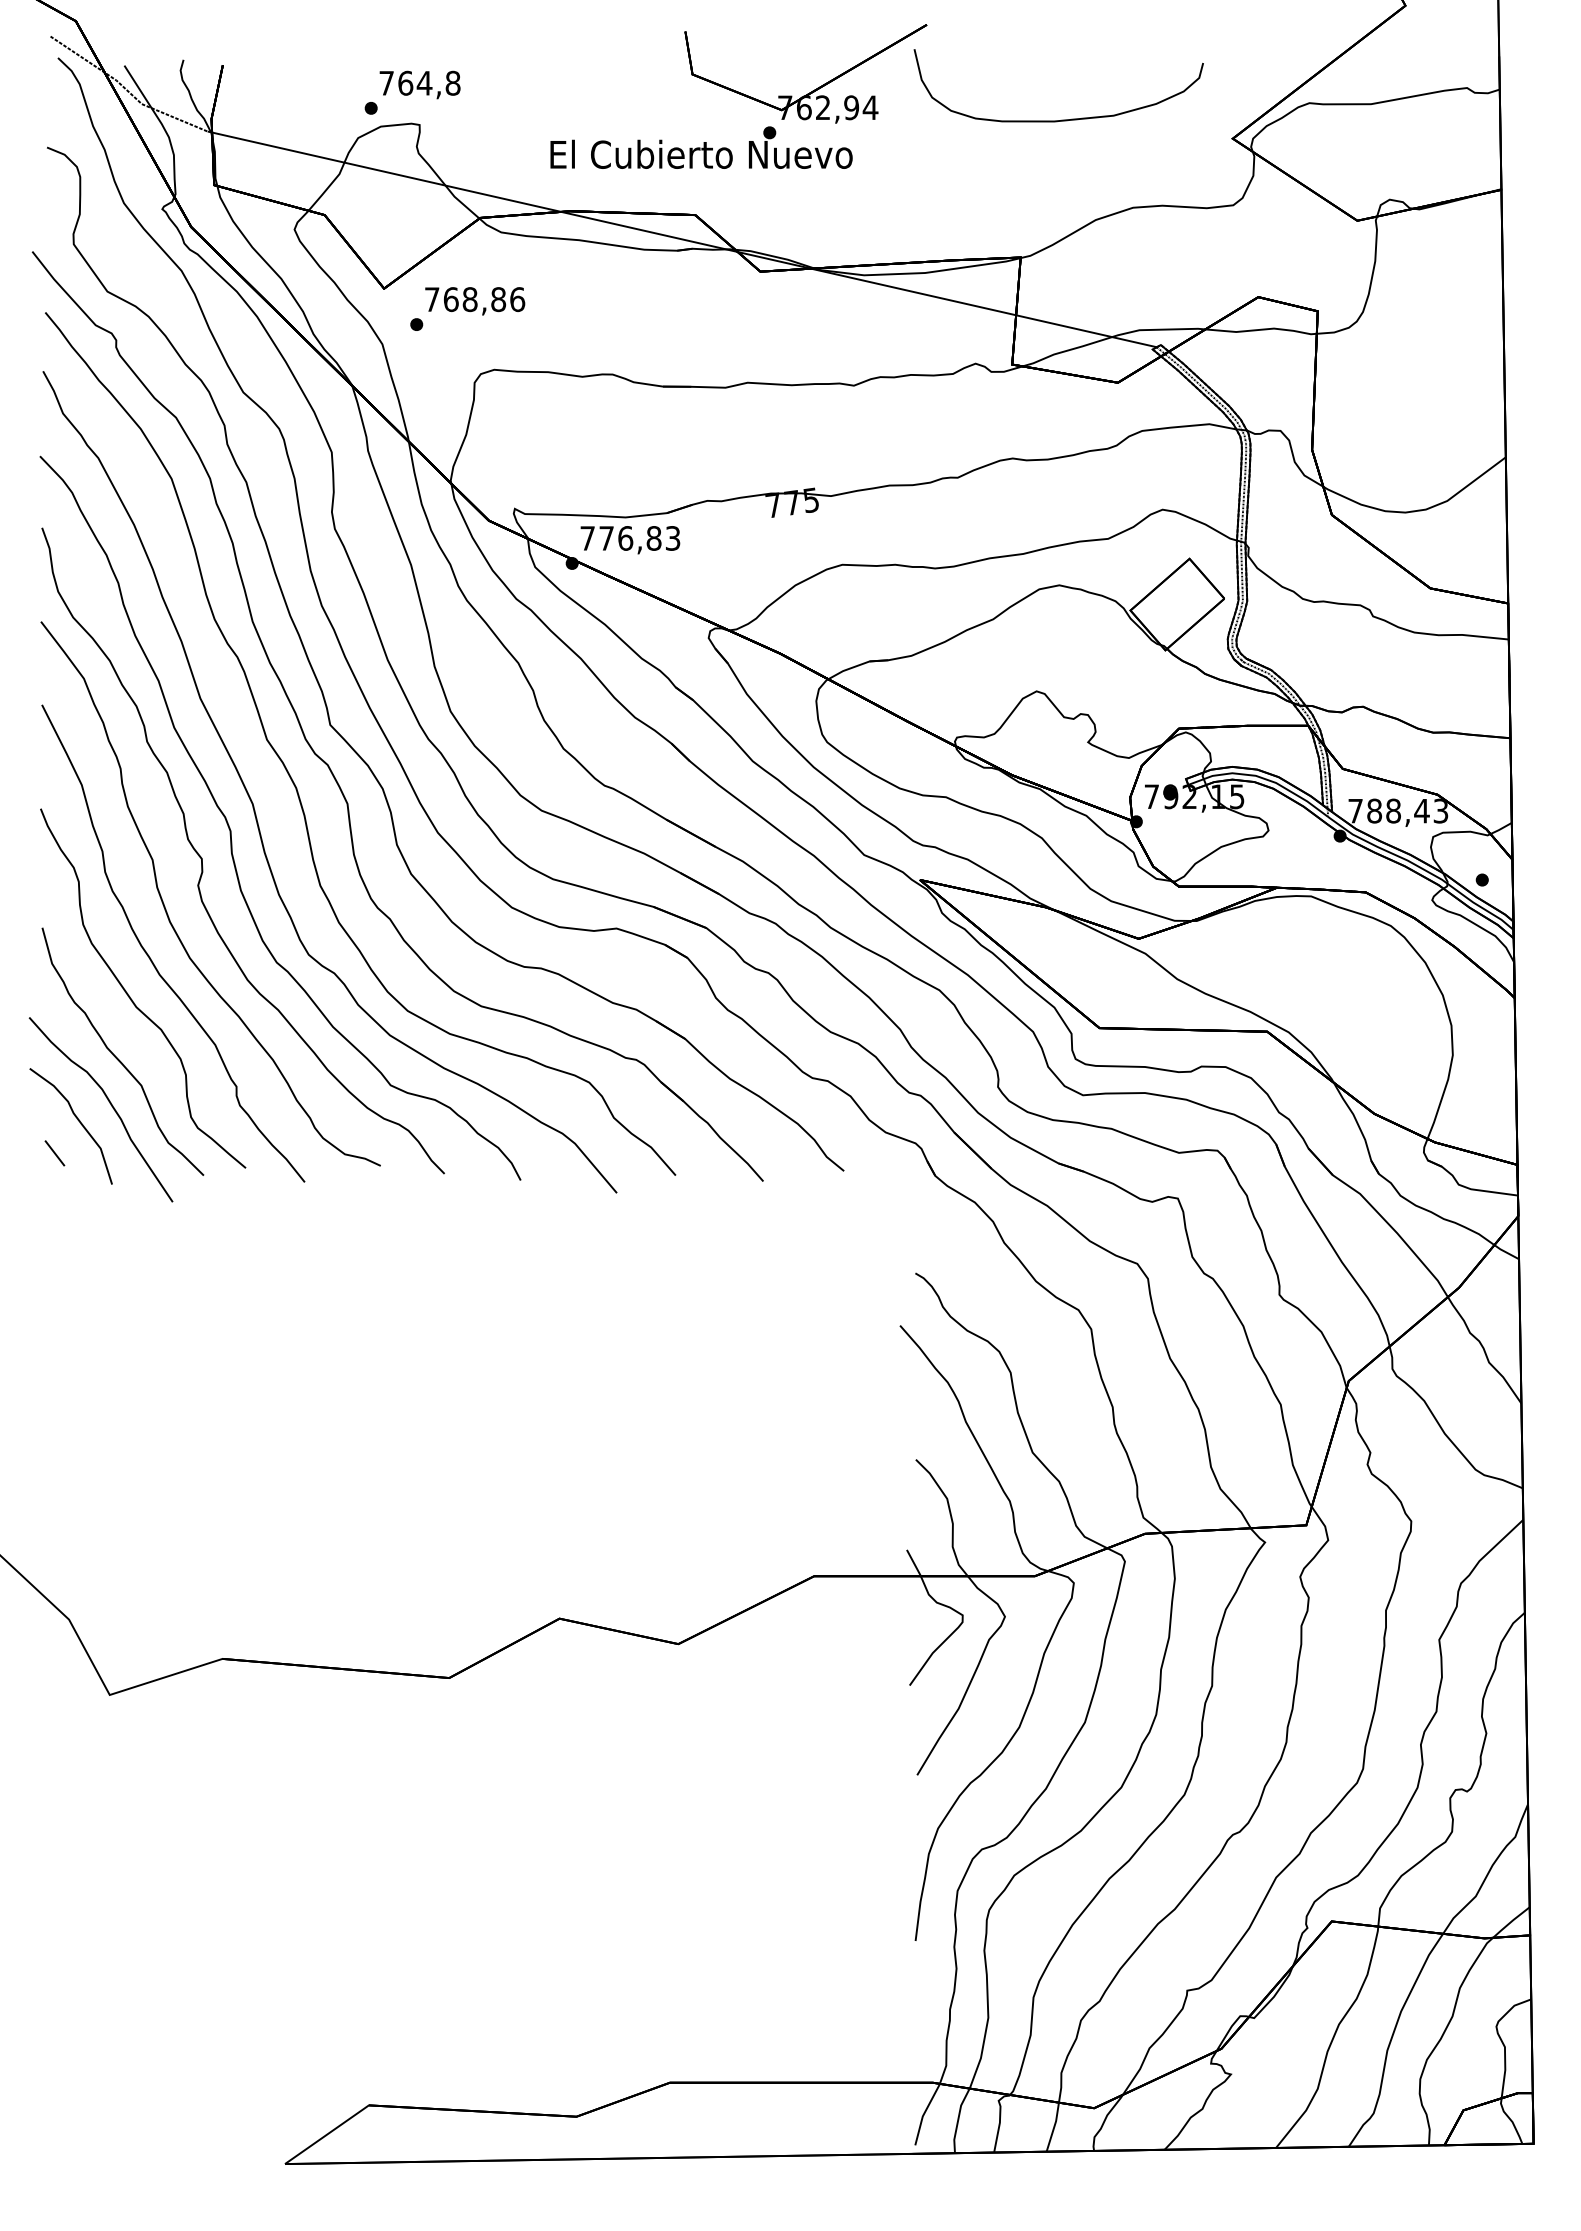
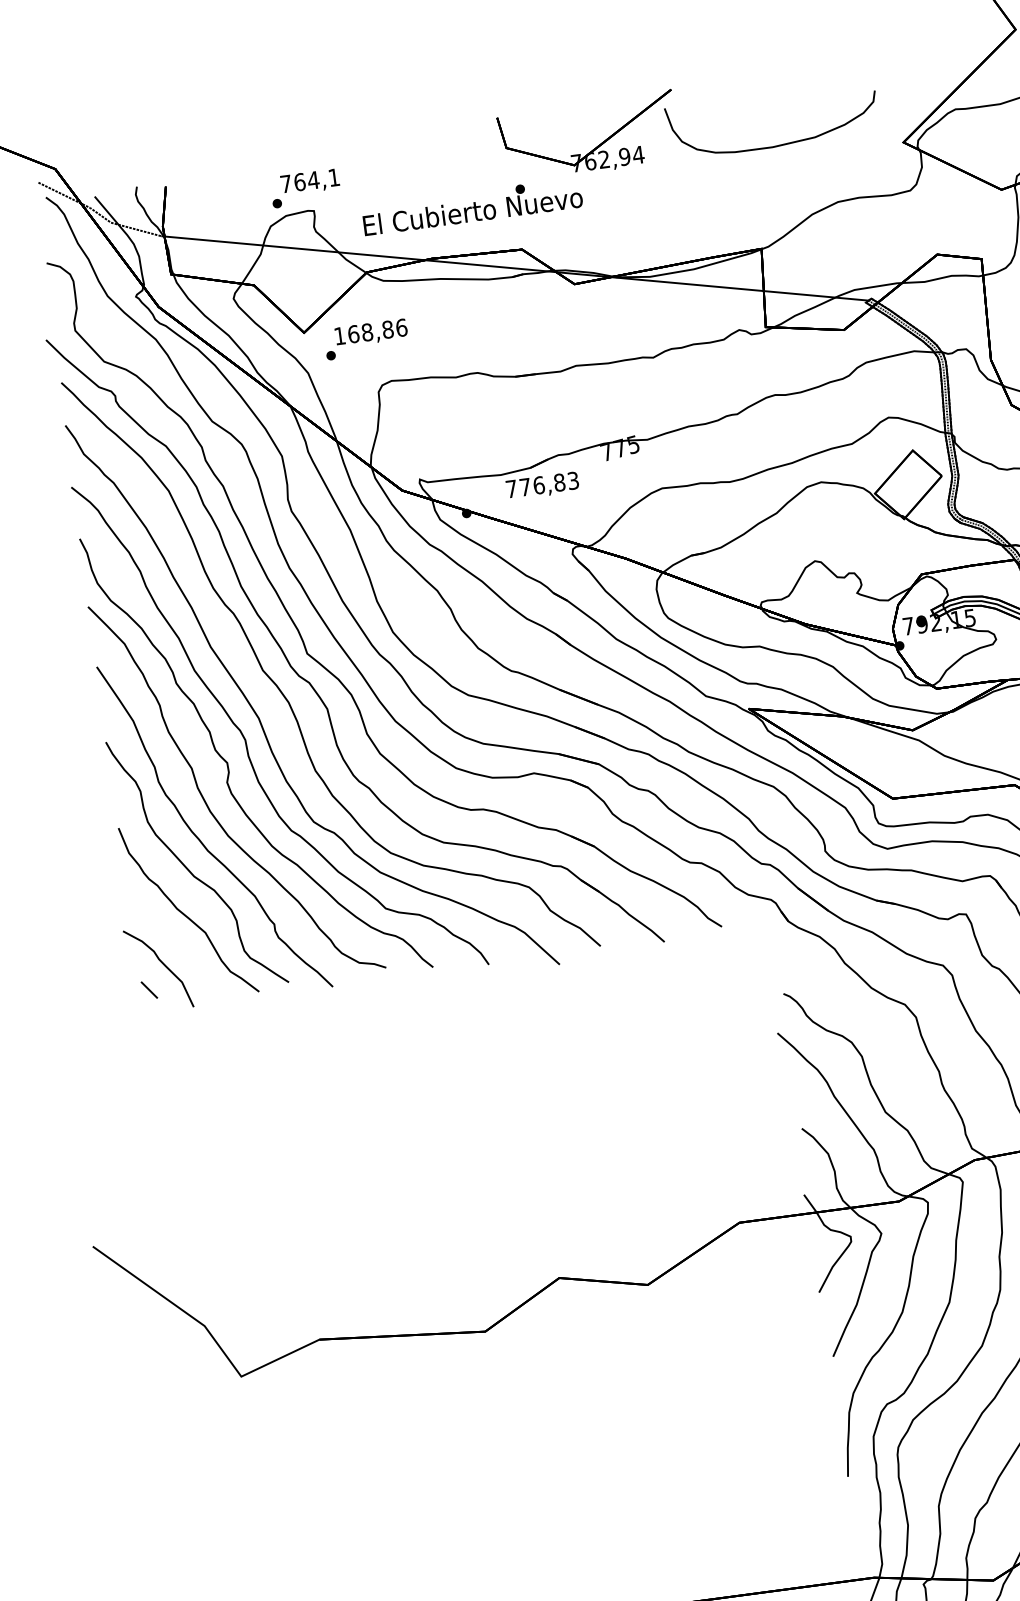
text: (452, 82) -> (333, 177), 764,8 -> 764,1
text: (701, 147) -> (472, 206), moved
text: (432, 299) -> (340, 336), 768,86 -> 168,86
text: (630, 540) -> (542, 486), moved
part: (110, 1105) -> (184, 950), removed

